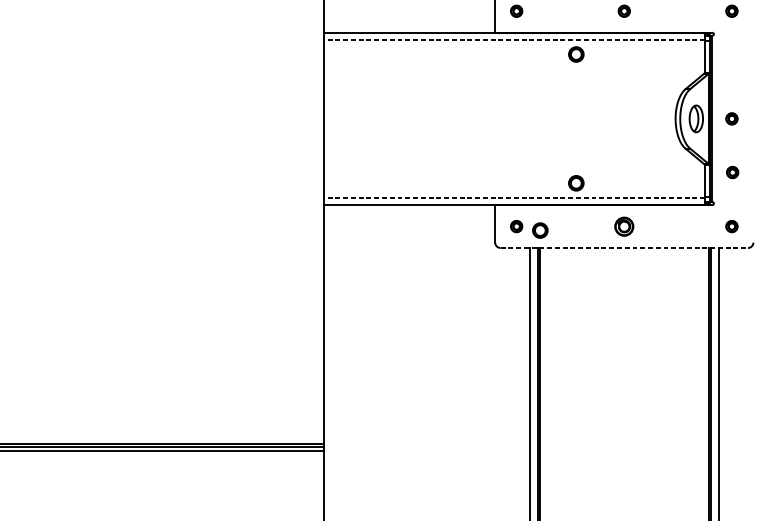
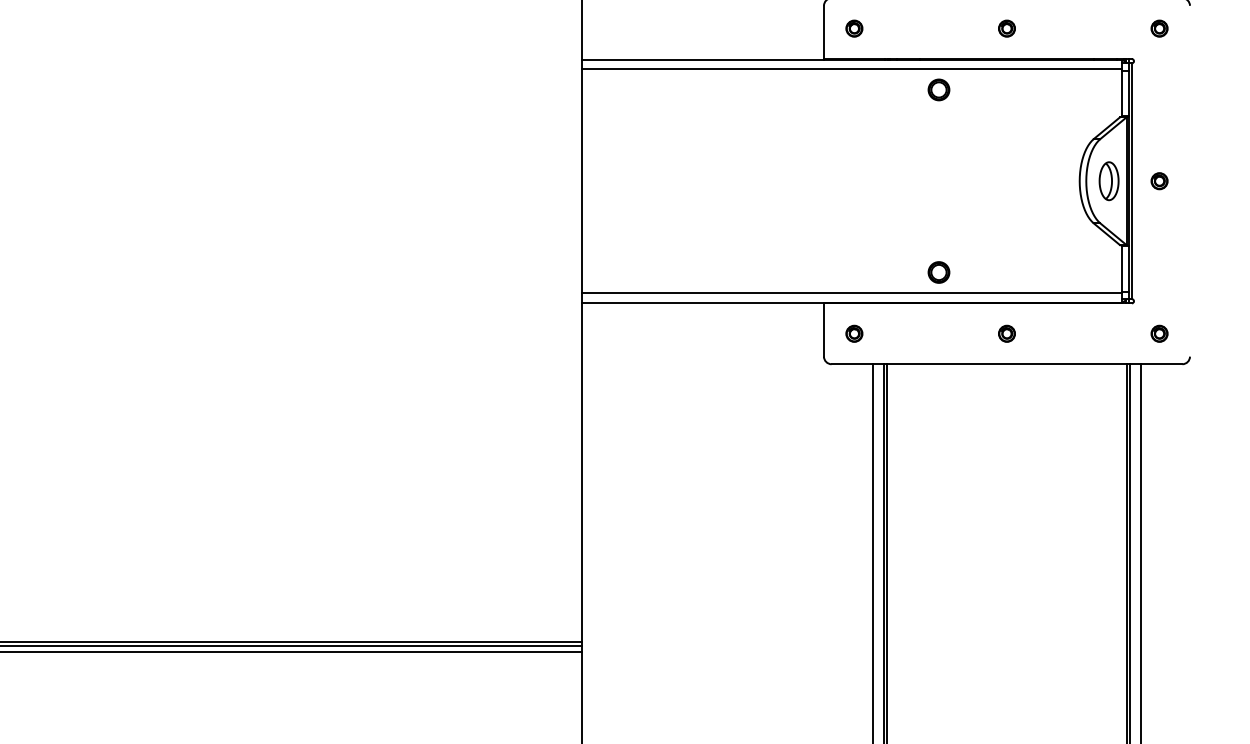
line: (514, 40) -> (851, 69), dashed -> solid
part: (732, 172) -> (1160, 257), removed
line: (514, 198) -> (851, 293), dashed -> solid
part: (623, 226) -> (1006, 333), size x0.62
part: (539, 230) -> (887, 339), removed
line: (624, 248) -> (1007, 364), dashed -> solid

